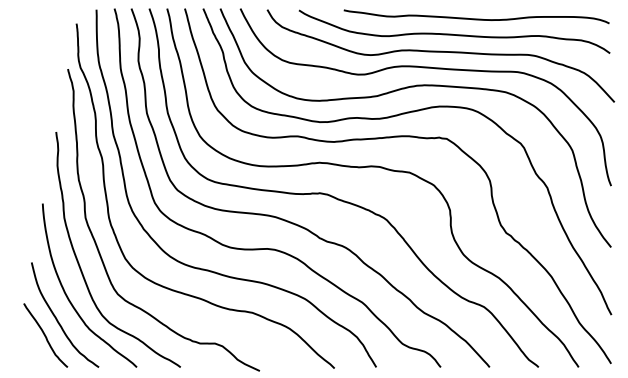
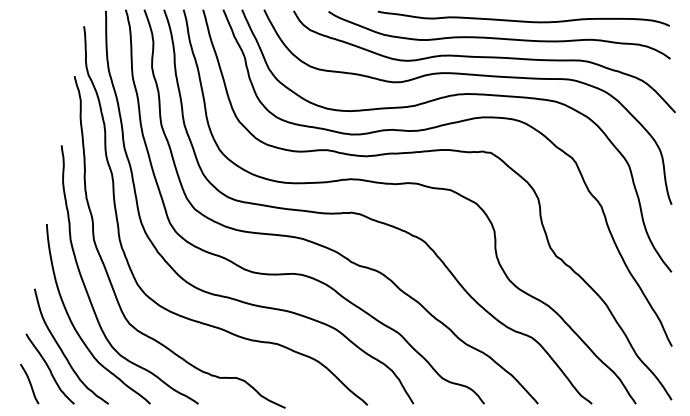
curve: (26, 348) -> (28, 383), added

